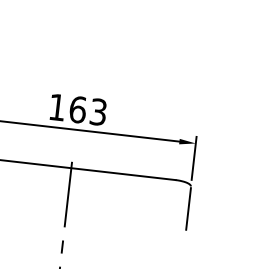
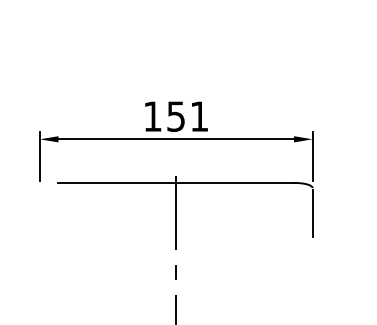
text: (87, 110) -> (187, 116), 163 -> 151

